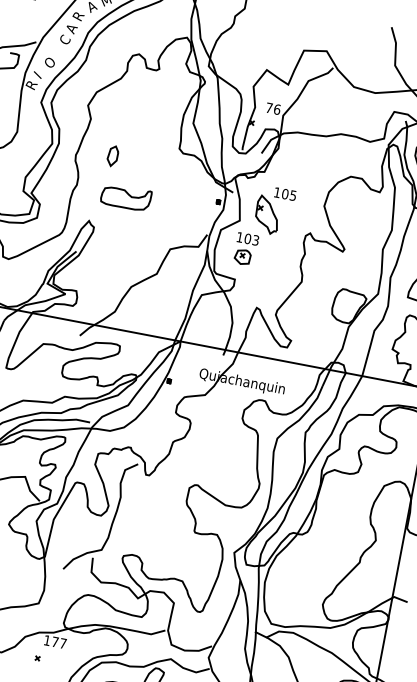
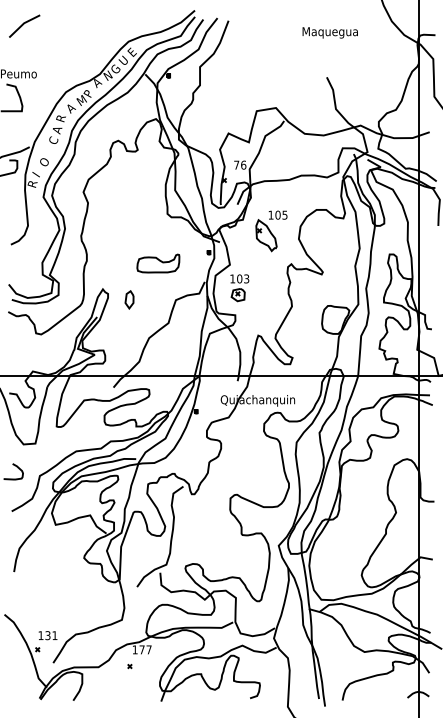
part: (112, 155) -> (129, 299), moved
part: (126, 197) -> (158, 263), moved
part: (274, 211) -> (271, 231), moved

